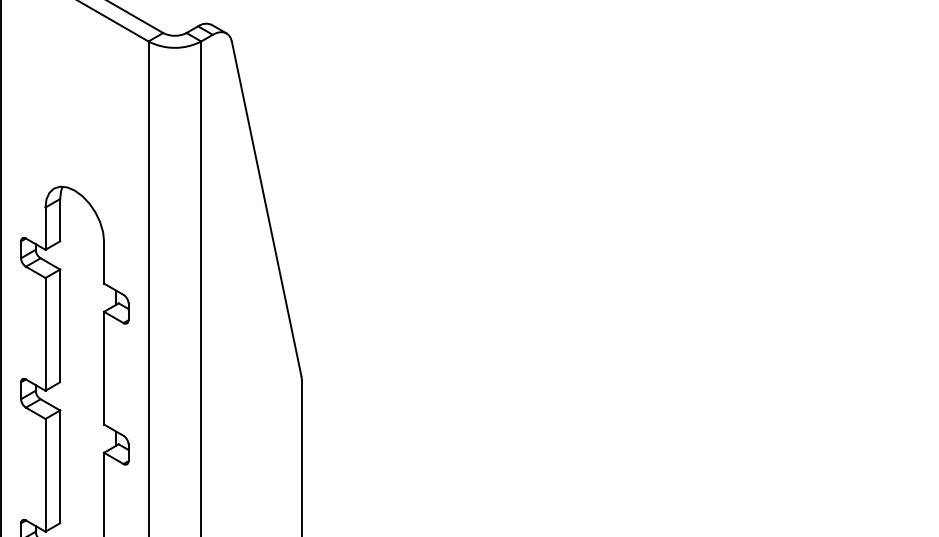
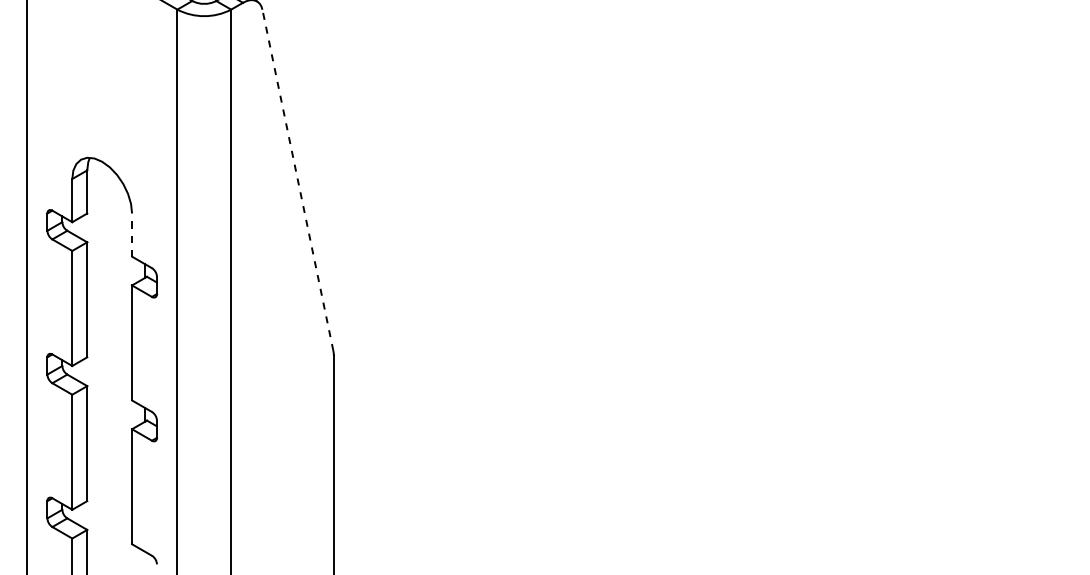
line: (266, 207) -> (297, 179), solid -> dashed
line: (104, 262) -> (132, 235), solid -> dashed

